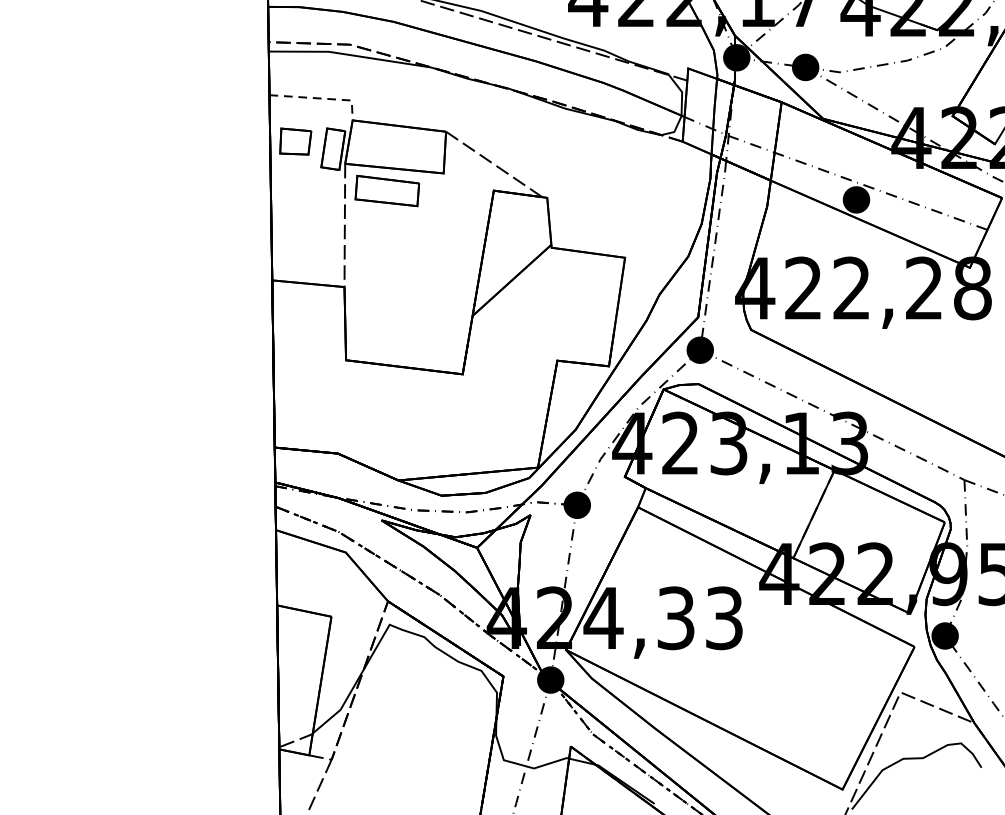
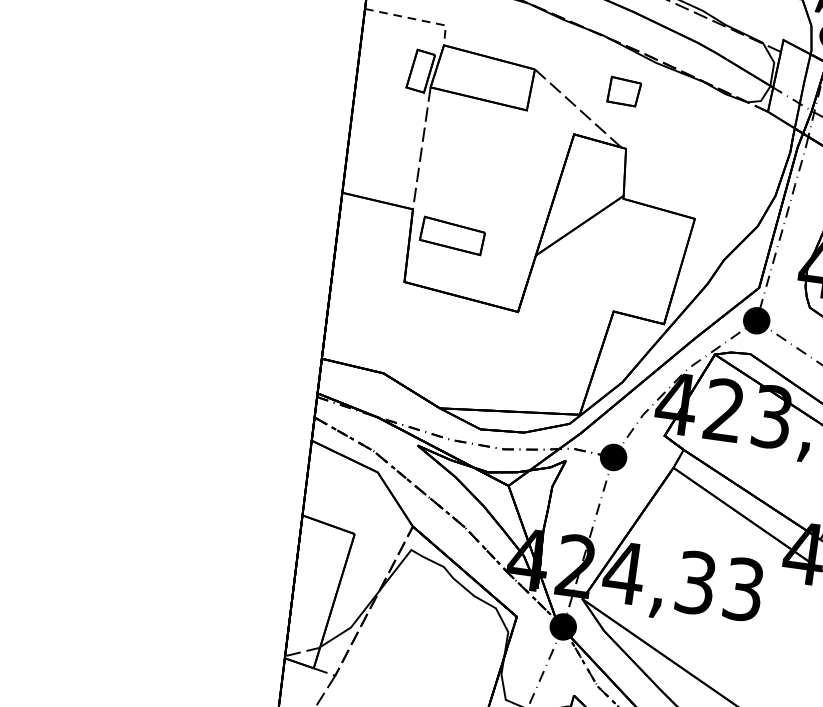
part: (295, 141) -> (624, 91), moved
part: (387, 190) -> (452, 235), moved

